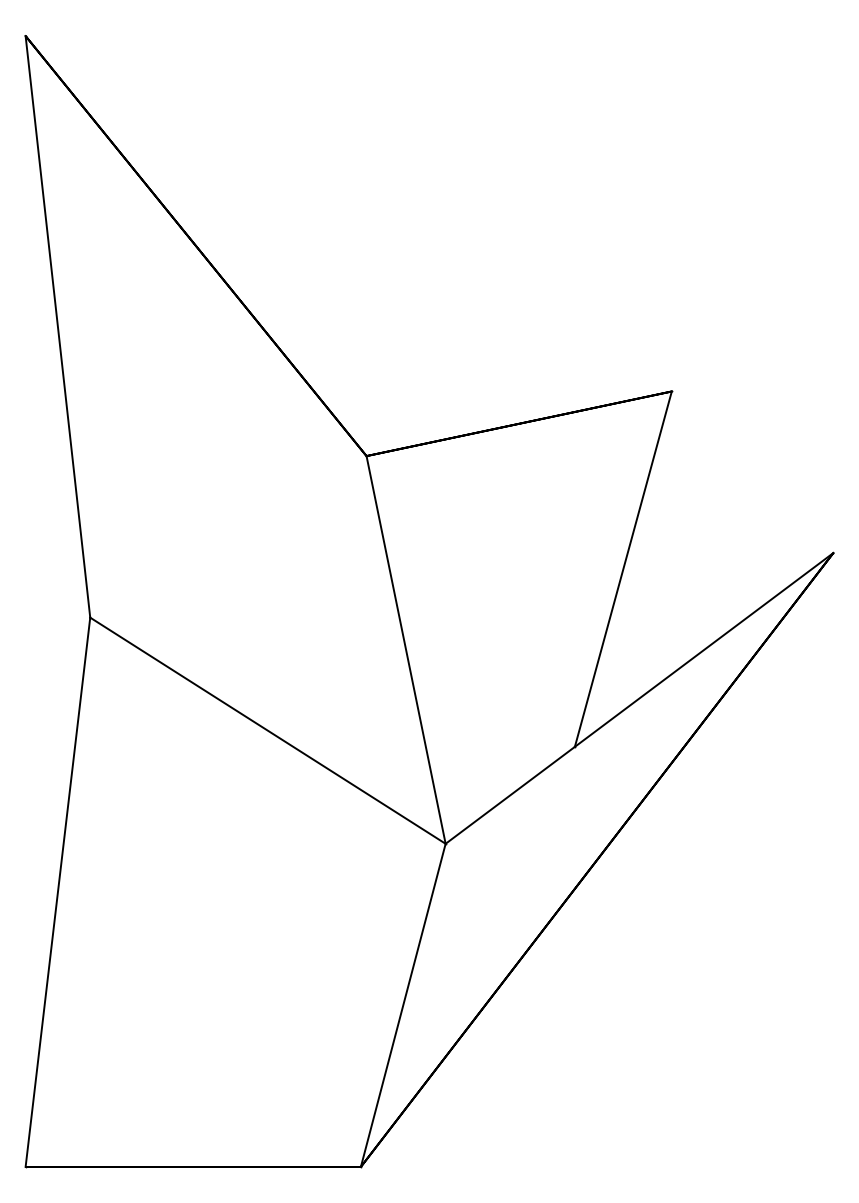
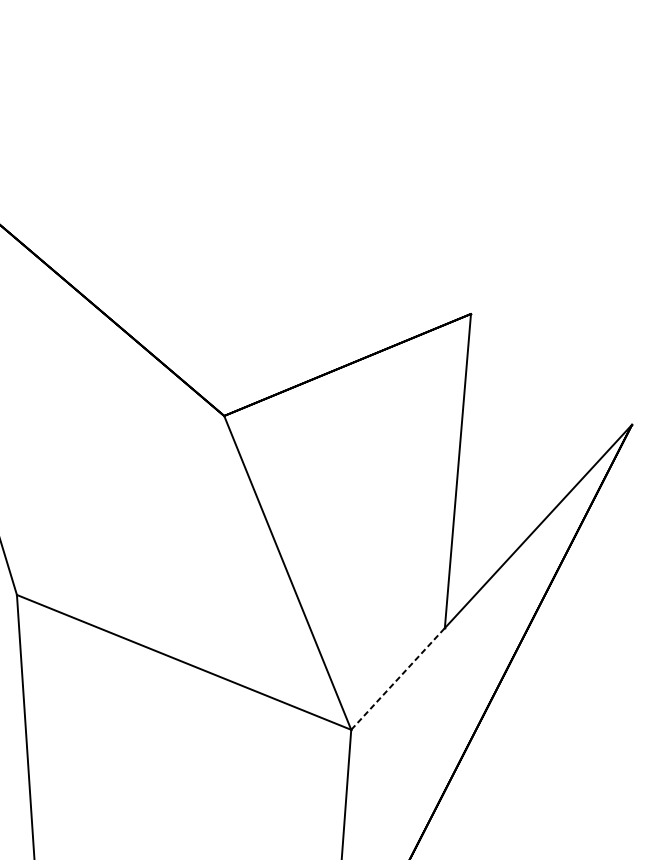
line: (510, 795) -> (398, 679), solid -> dashed

